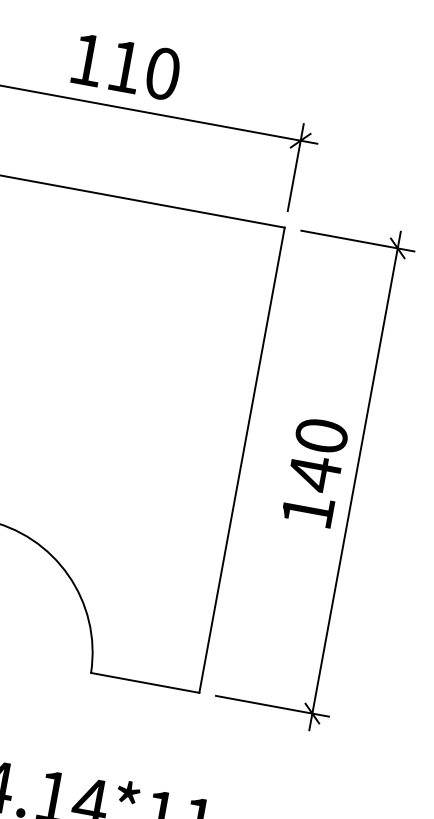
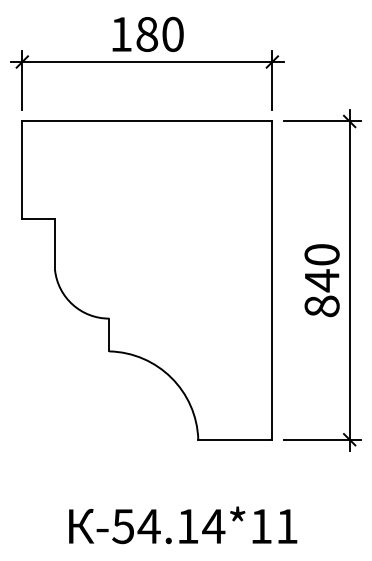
text: (125, 66) -> (147, 34), 110 -> 180
text: (306, 511) -> (321, 306), 140 -> 840

